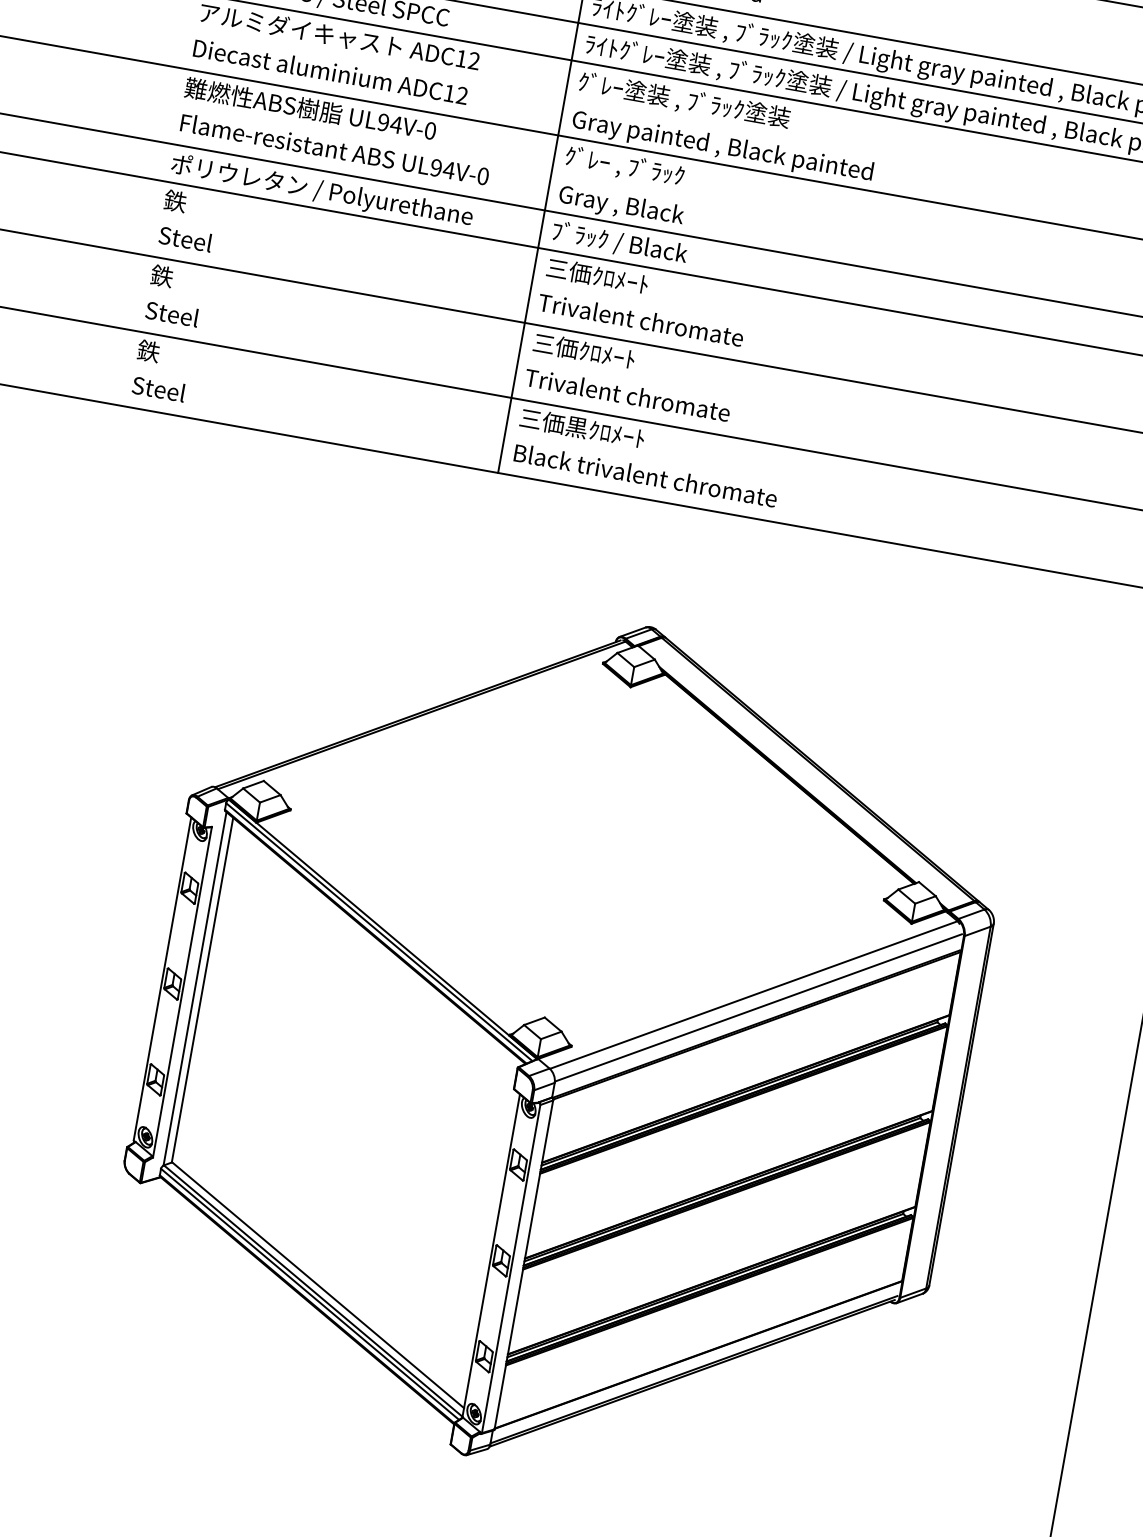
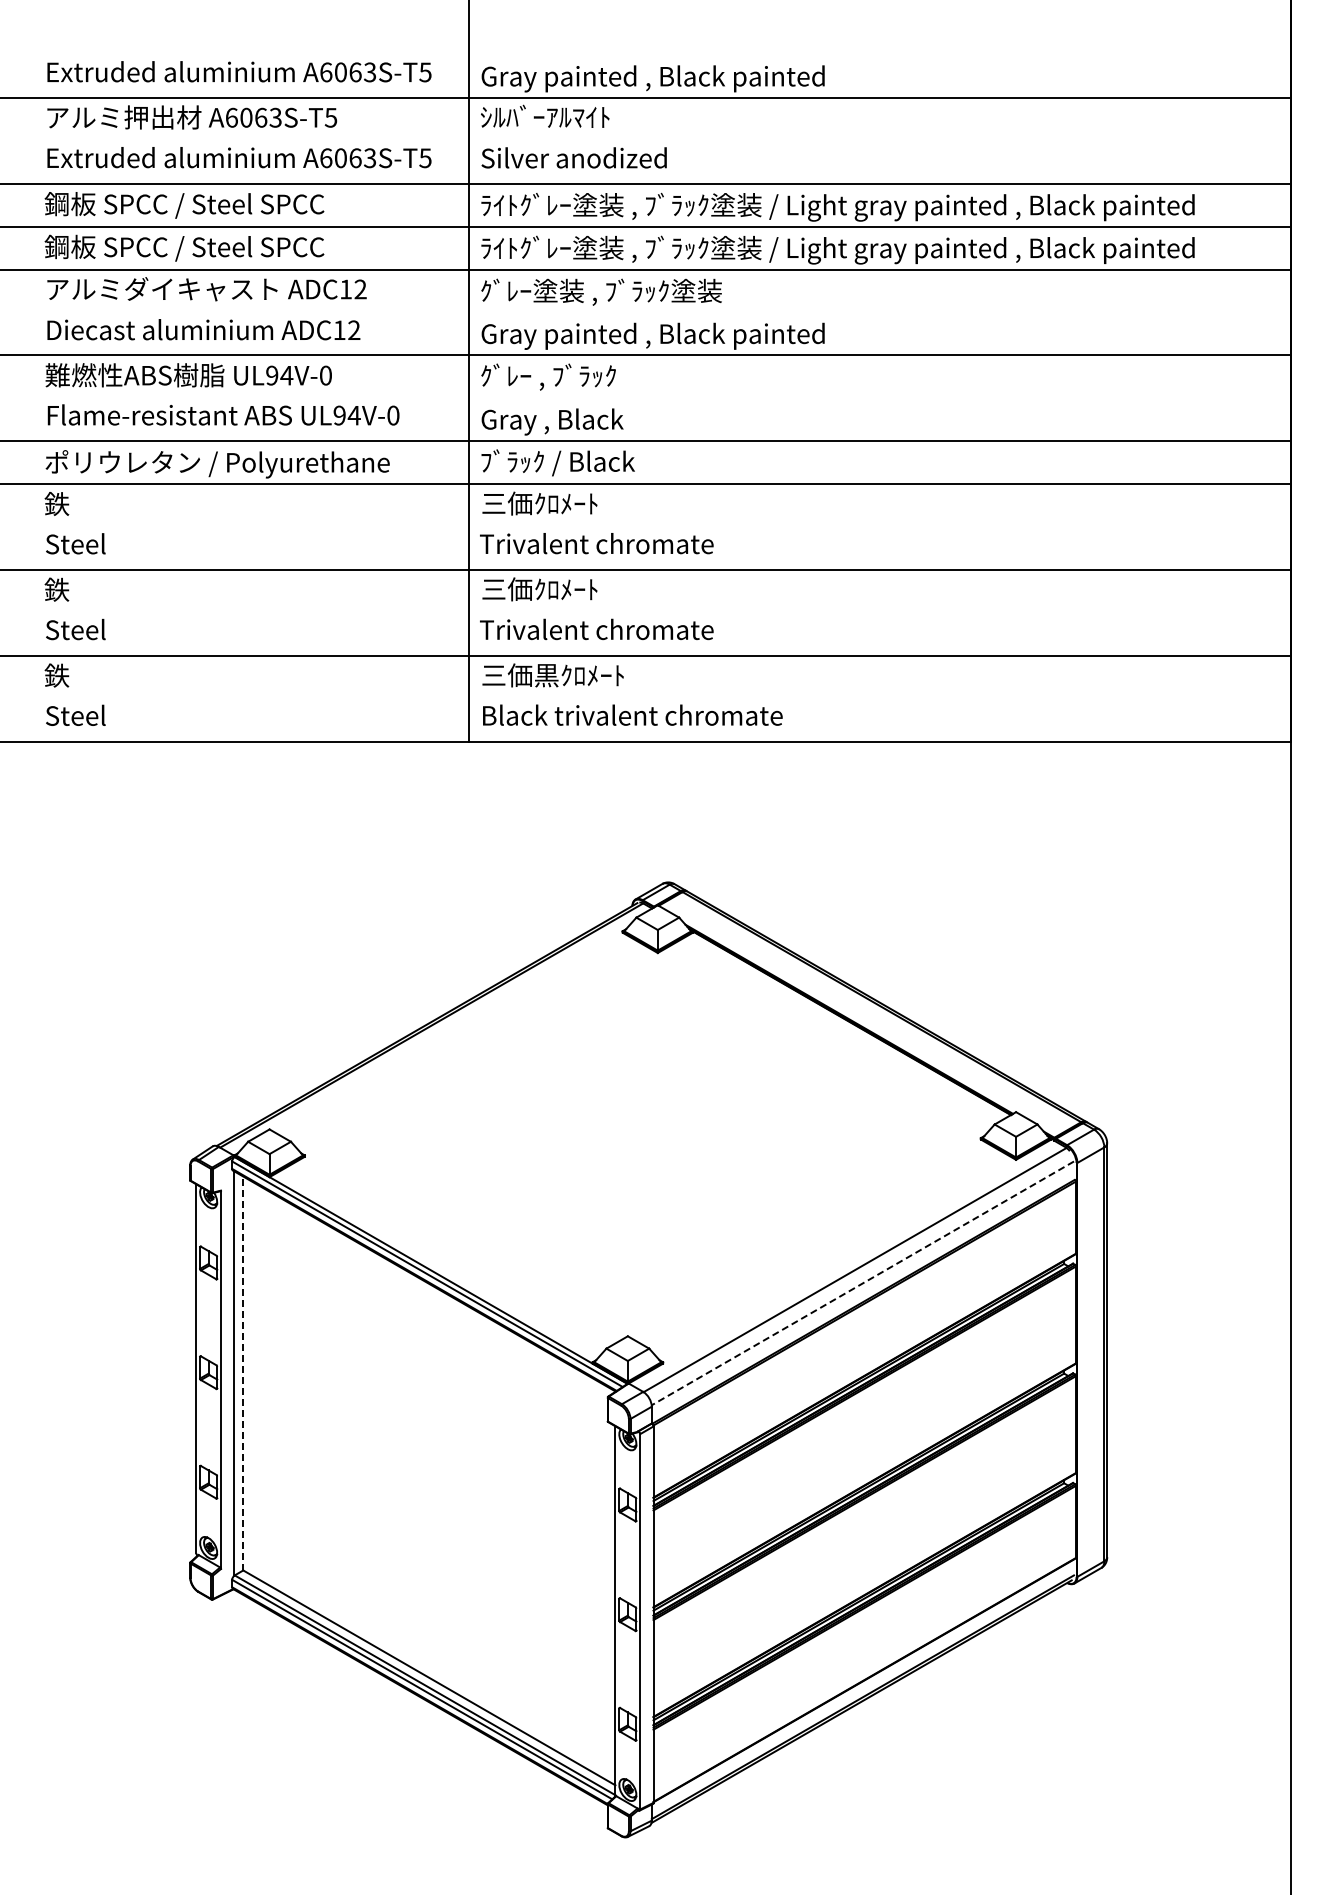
line: (202, 990) -> (242, 1373), solid -> dashed
line: (758, 1007) -> (862, 1283), solid -> dashed

